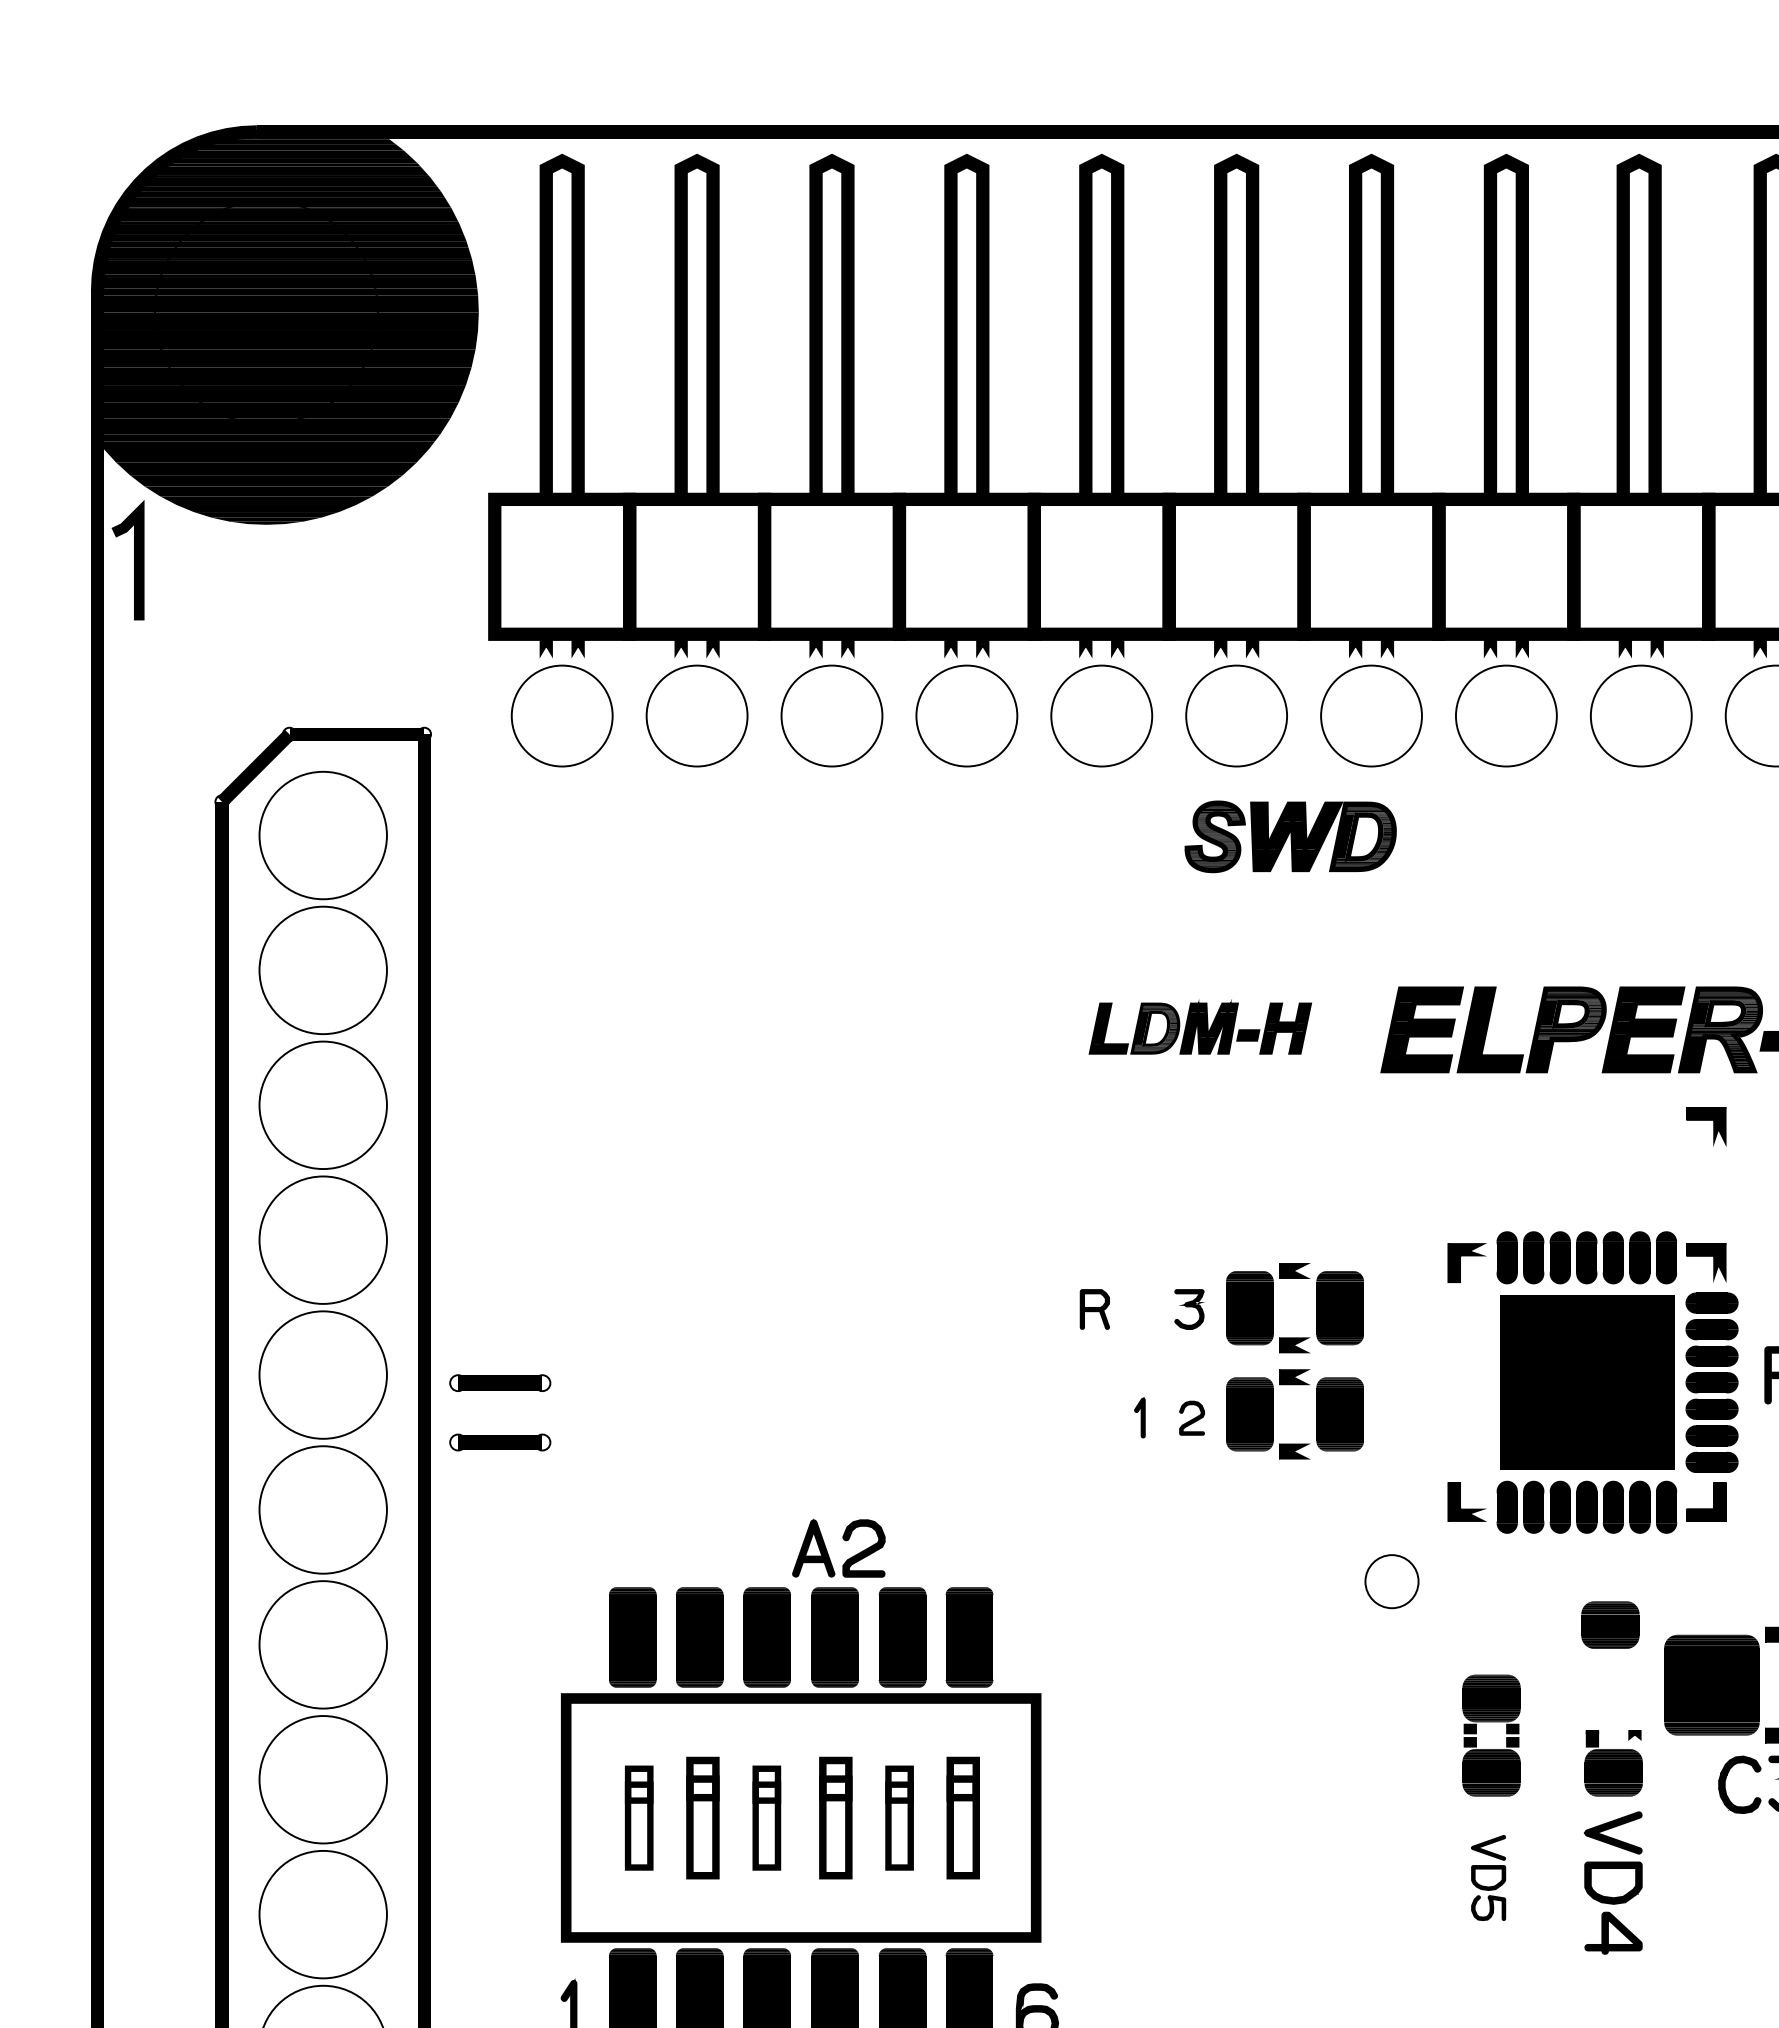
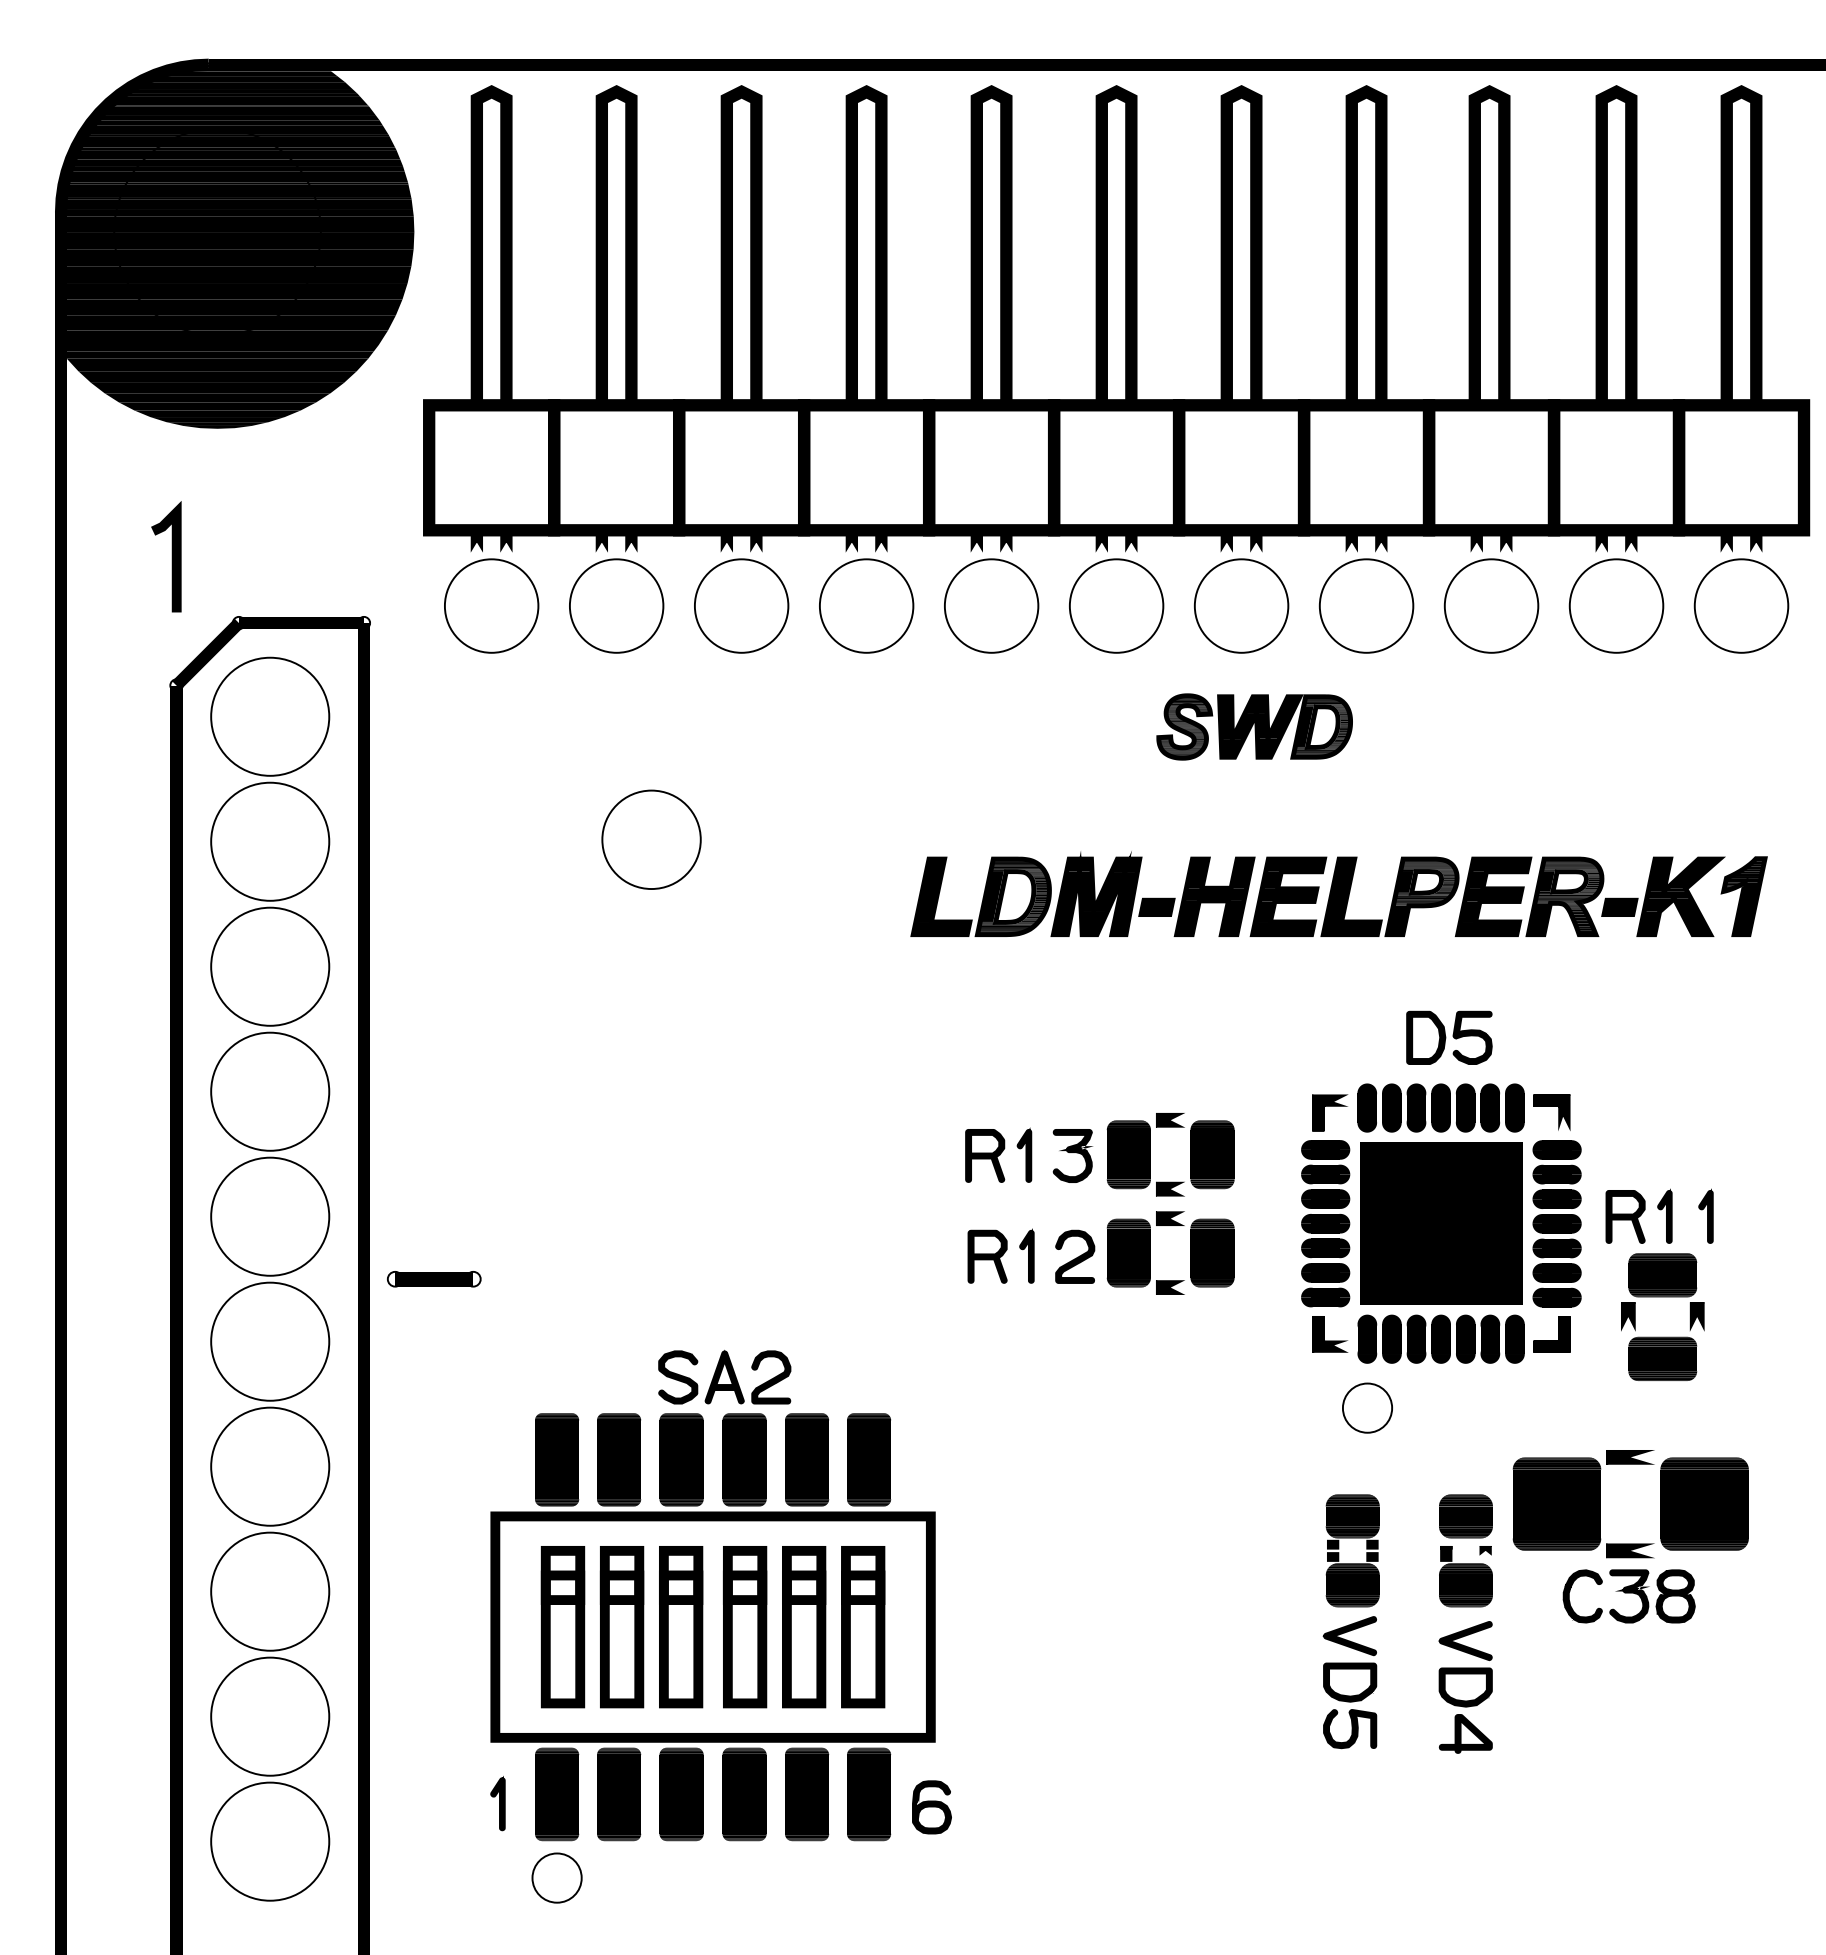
line: (133, 560) -> (171, 556), moved
part: (1290, 836) -> (1254, 726), moved
part: (734, 967) -> (651, 839), added
part: (1199, 1026) -> (1082, 893), size x1.67
part: (1706, 1126) -> (1551, 986), removed
part: (1595, 1181) -> (1449, 1037), added
part: (1137, 1307) -> (1024, 1154), added
part: (1095, 1308) -> (985, 1155), size x1.43
part: (1189, 1308) -> (1072, 1155), size x1.43
part: (1462, 1382) -> (1325, 1223), added
part: (500, 1383) -> (434, 1224), removed
part: (1139, 1416) -> (1026, 1255), size x1.43
part: (1097, 1417) -> (987, 1256), added
part: (1192, 1417) -> (1075, 1256), size x1.67
part: (763, 1548) -> (678, 1377), added
part: (1391, 1580) -> (1367, 1407), moved
part: (1609, 1625) -> (1465, 1516), moved
part: (638, 1818) -> (562, 1627), size x1.67
part: (702, 1818) -> (621, 1627), size x1.43
part: (767, 1818) -> (681, 1627), size x1.67
part: (836, 1818) -> (745, 1627), size x1.43
part: (899, 1818) -> (804, 1627), size x1.67
part: (963, 1818) -> (863, 1627), size x1.43
part: (1488, 1877) -> (1349, 1682), size x1.67

